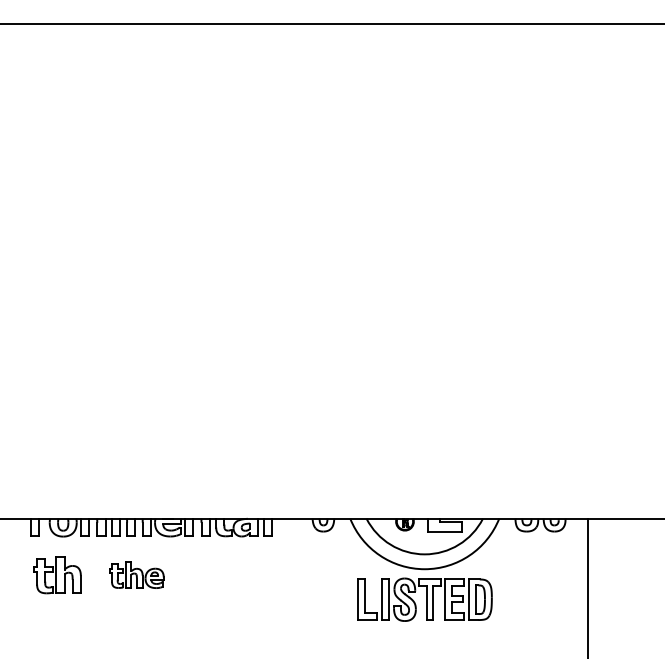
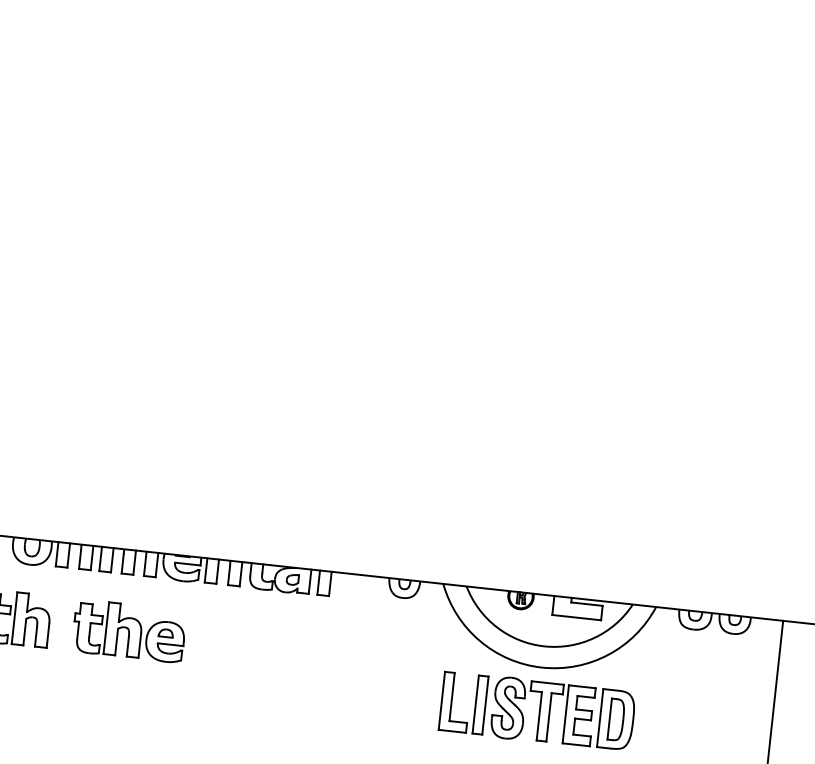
part: (136, 575) -> (128, 631), size x1.43

